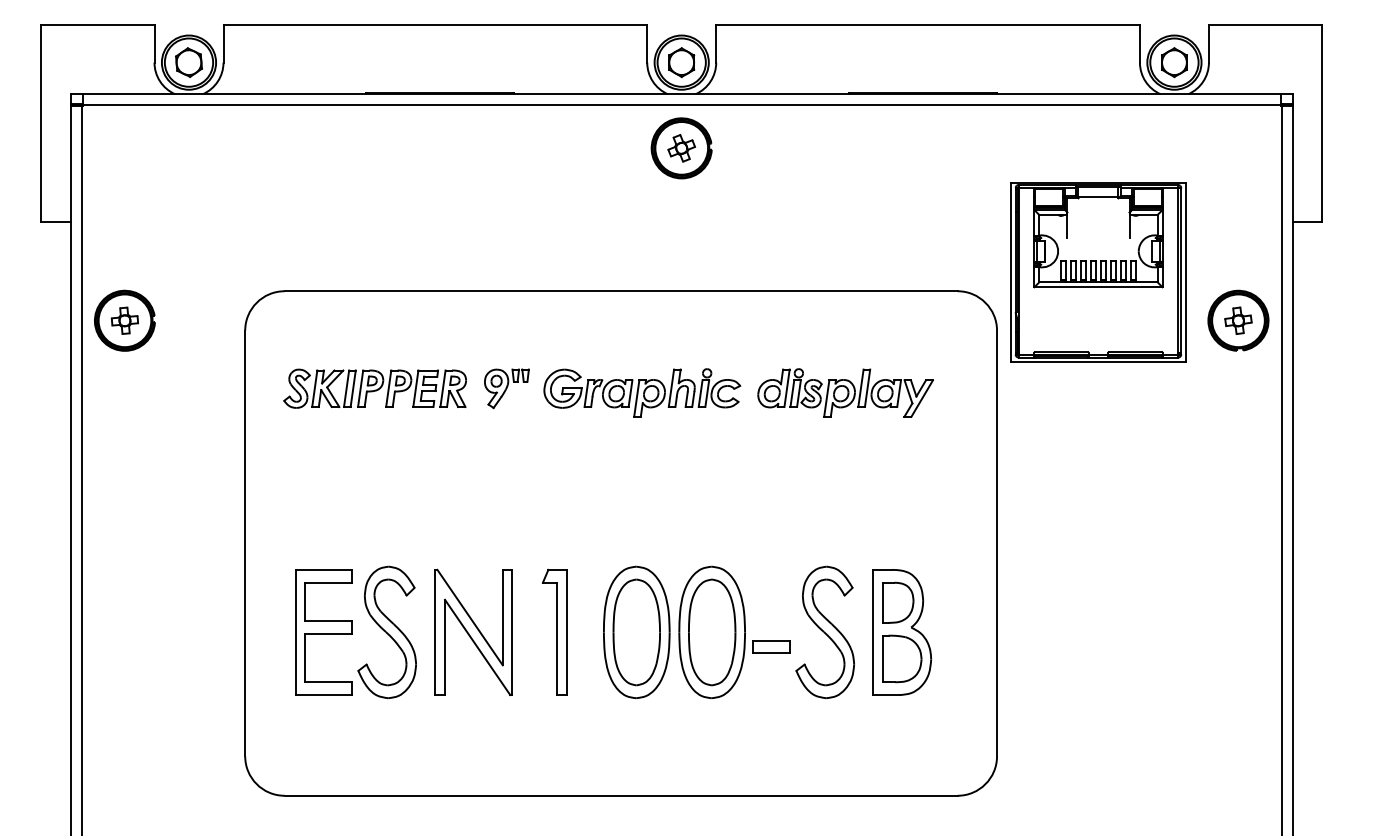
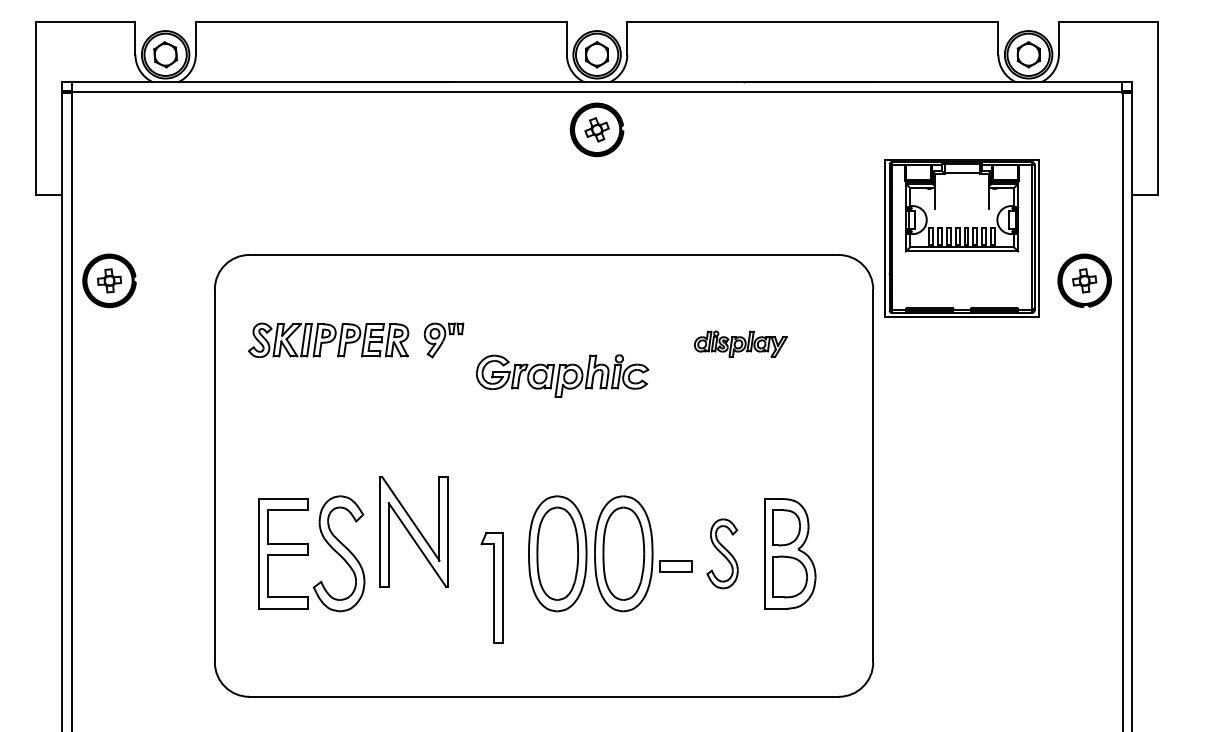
part: (642, 392) -> (562, 375), moved
part: (845, 392) -> (740, 343), size x0.6
part: (473, 632) -> (413, 531), moved
part: (554, 632) -> (491, 587), moved
part: (824, 632) -> (722, 553), size x0.6

